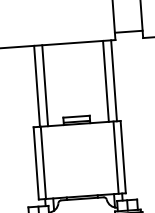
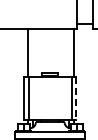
line: (106, 80) -> (69, 52), removed
line: (44, 85) -> (32, 52), removed
line: (123, 156) -> (76, 98), solid -> dashed

